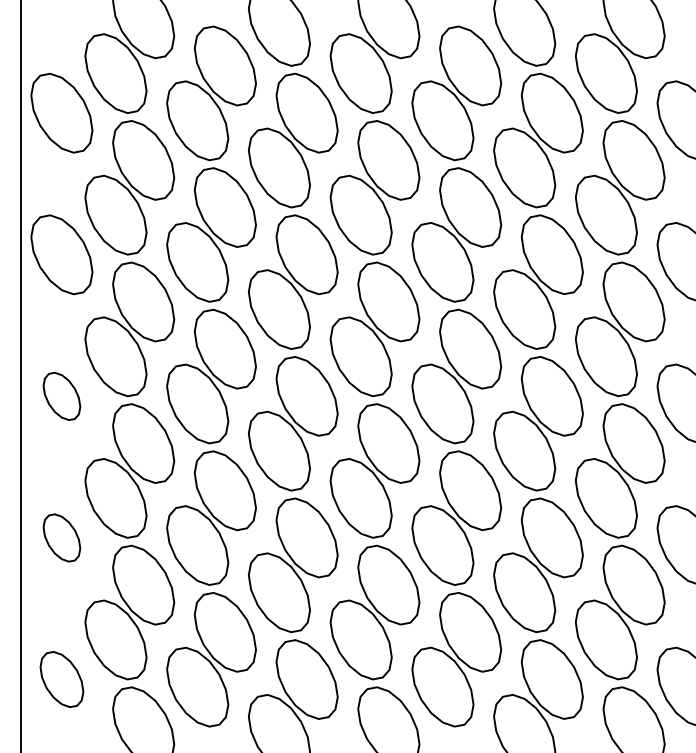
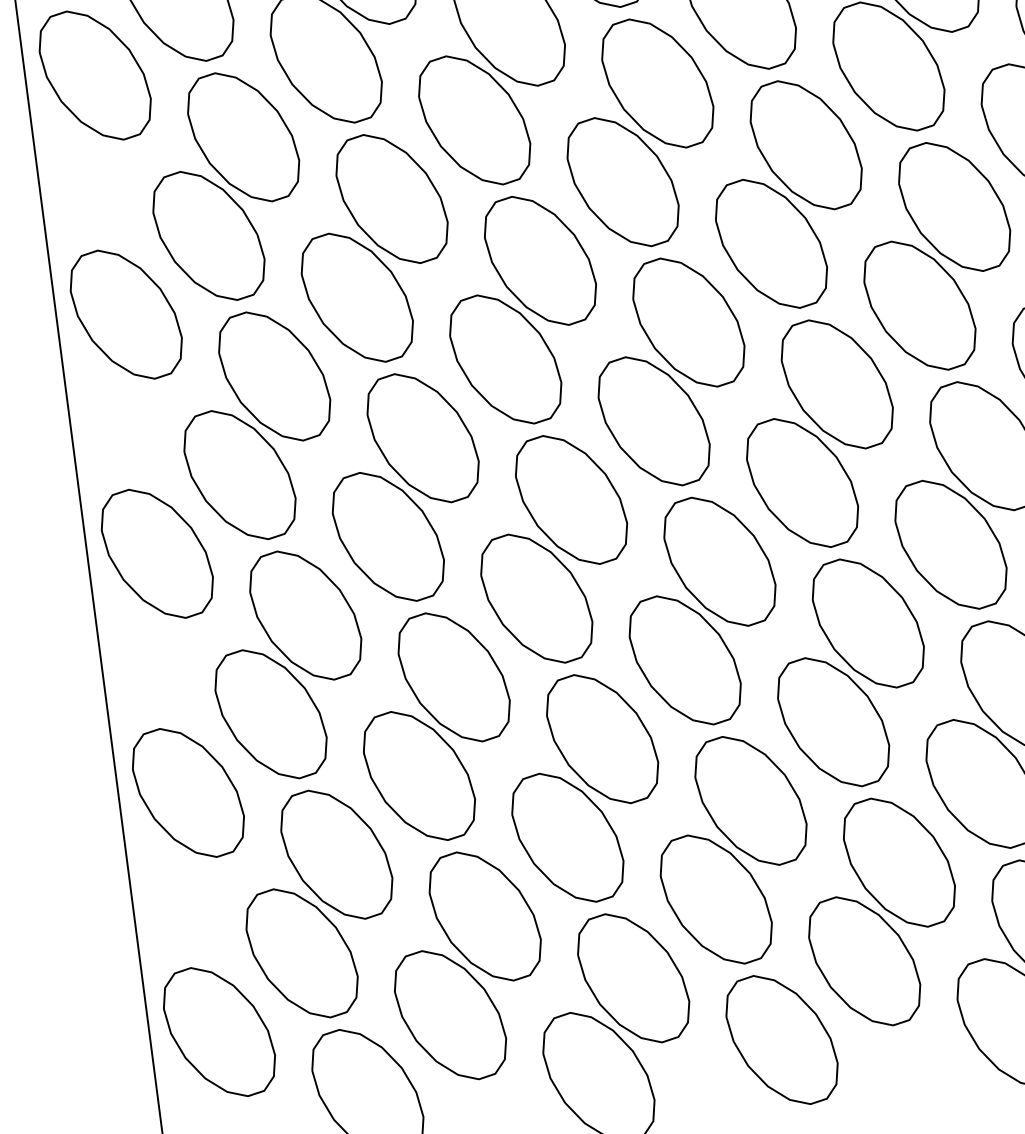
part: (61, 396) -> (156, 554), size x1.67
part: (61, 537) -> (187, 792), size x1.67
part: (61, 679) -> (218, 1032), size x1.43

